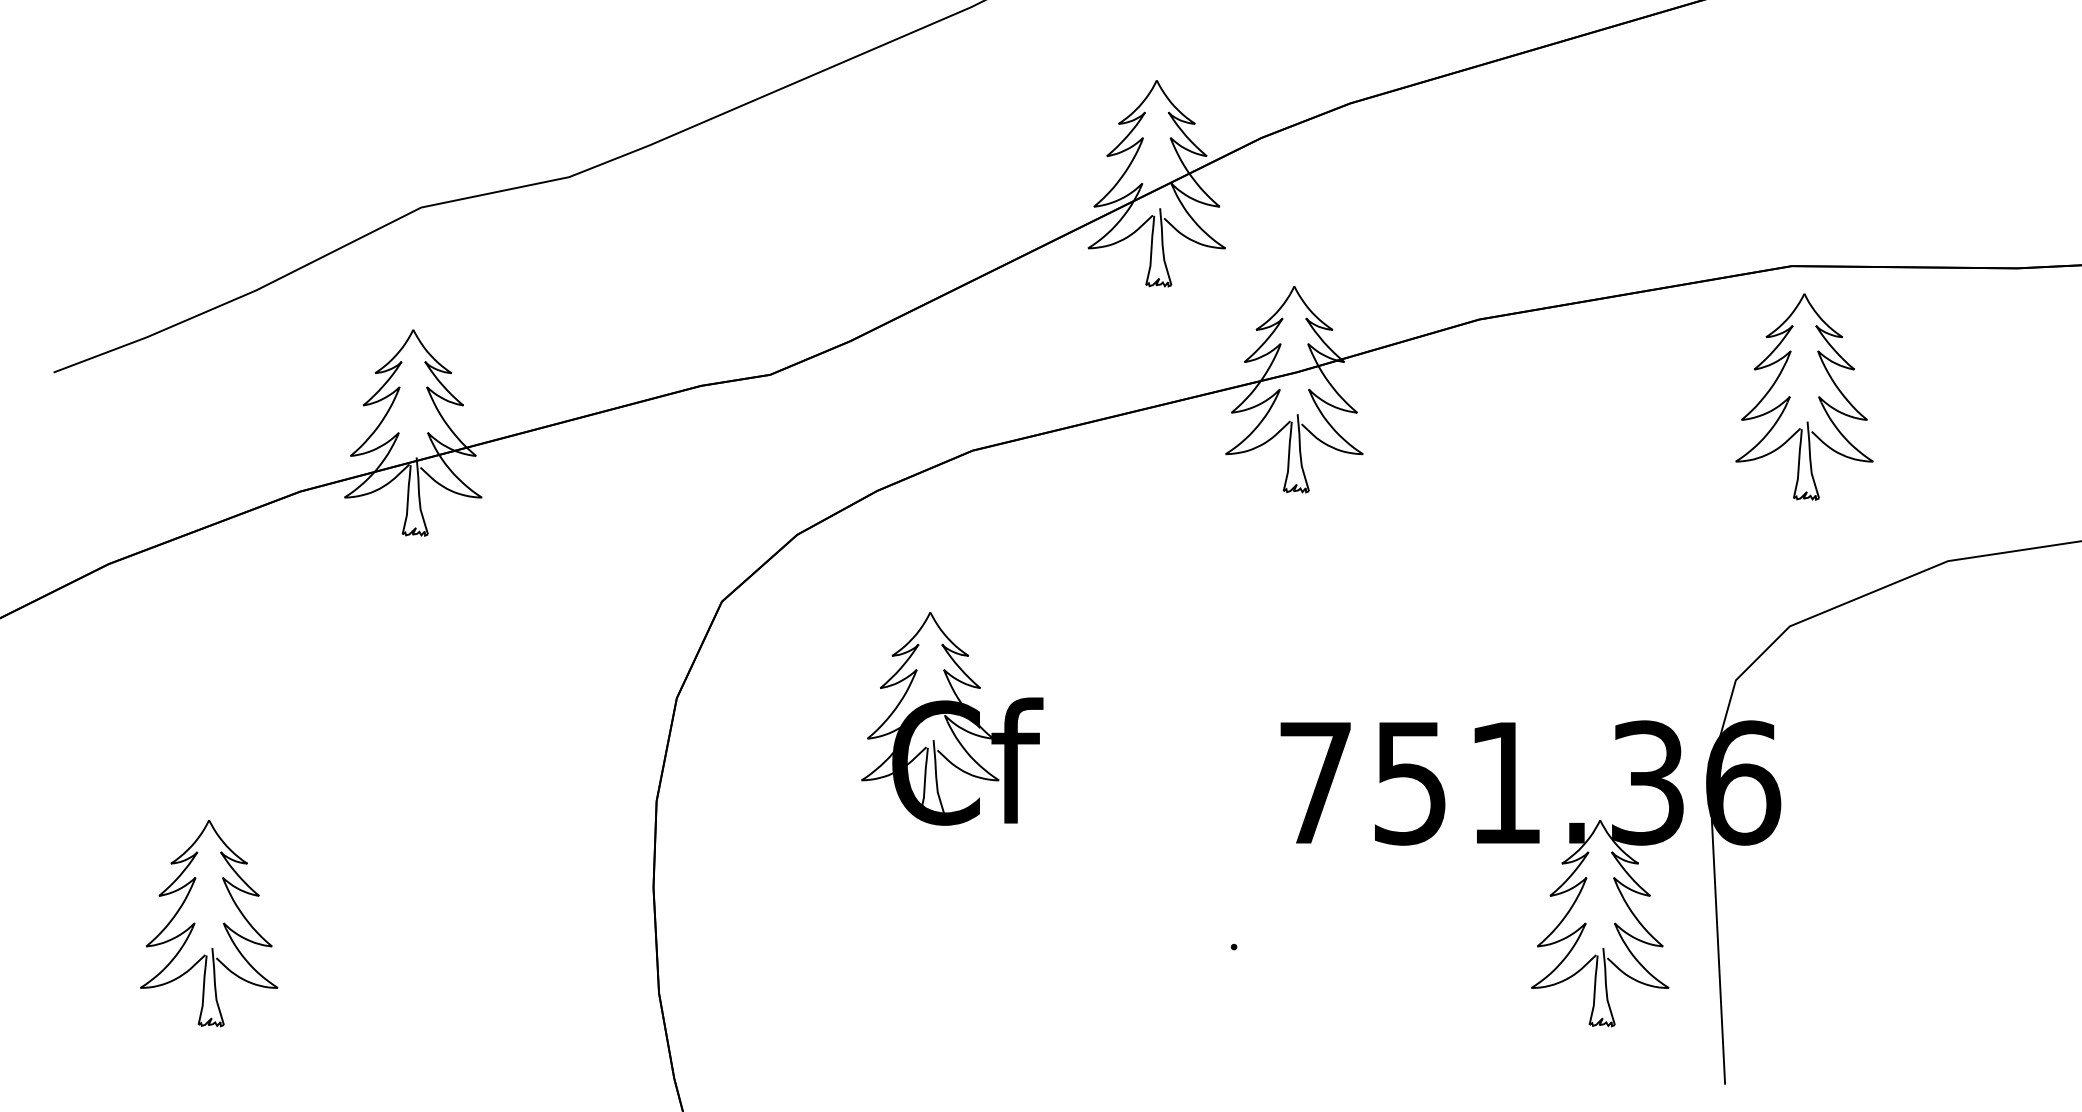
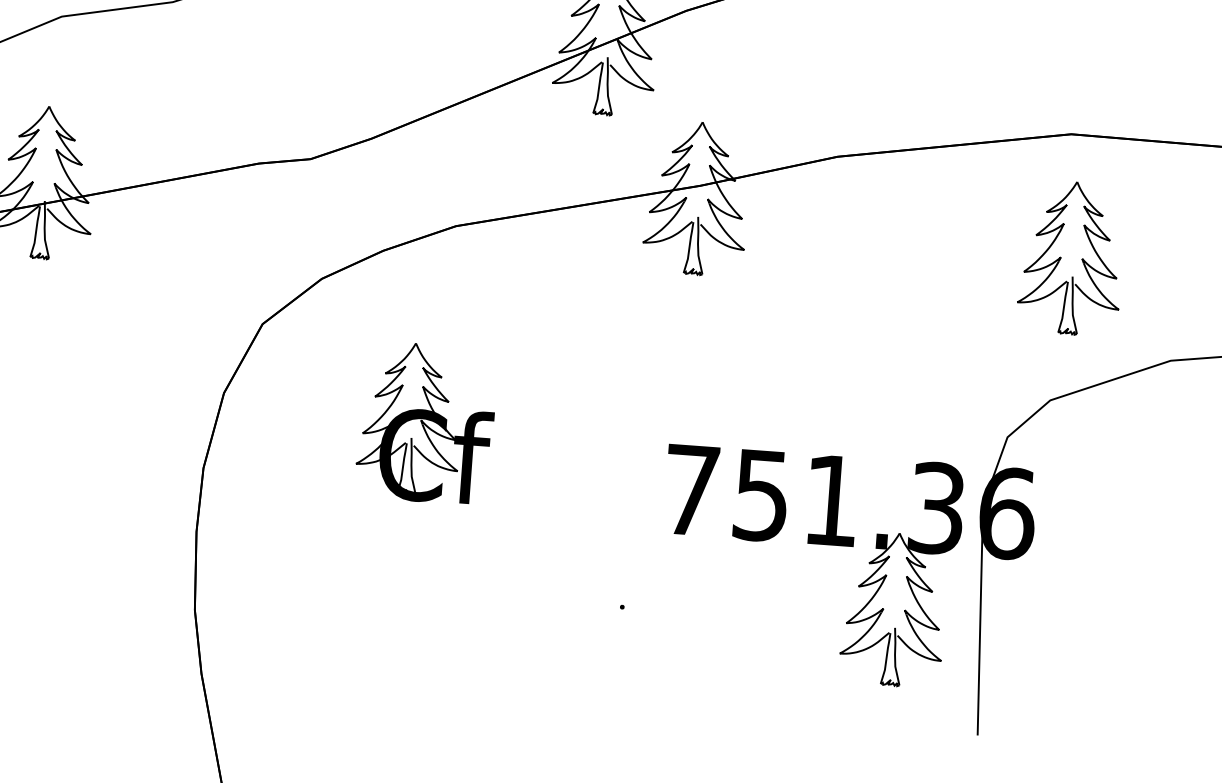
part: (1790, 396) -> (1061, 257), moved

